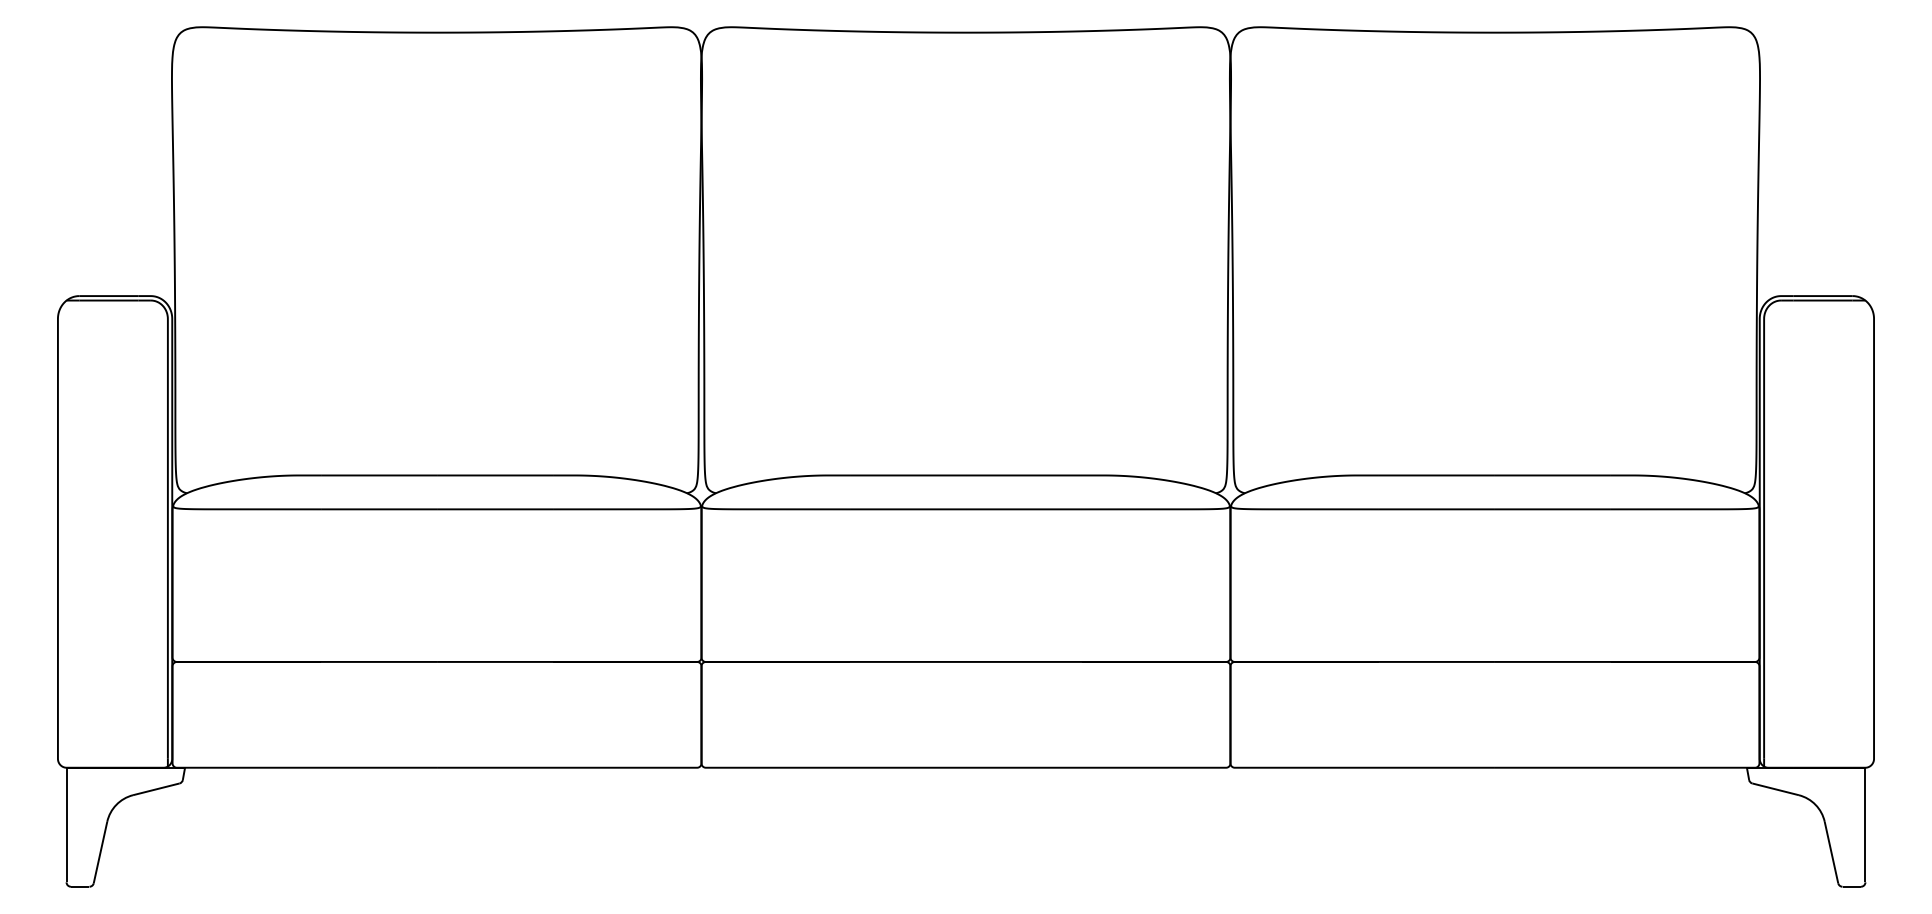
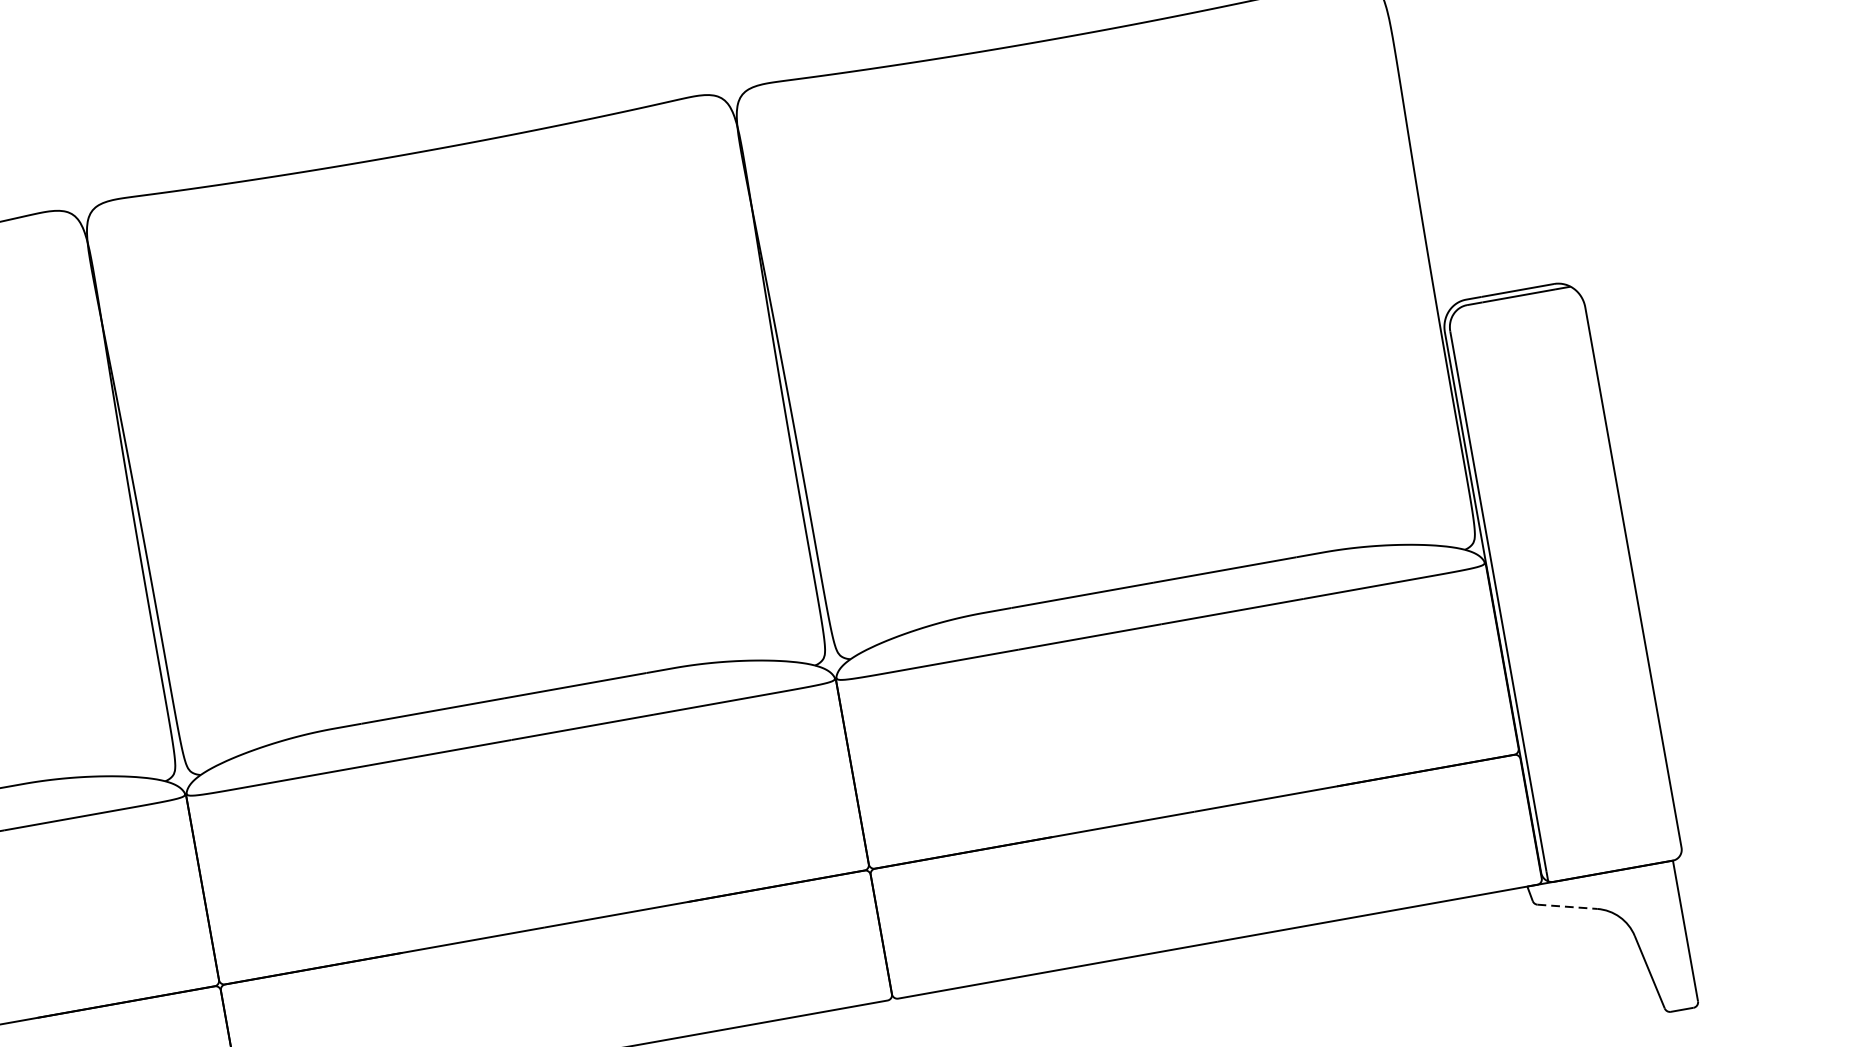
line: (1775, 789) -> (1567, 907), solid -> dashed

